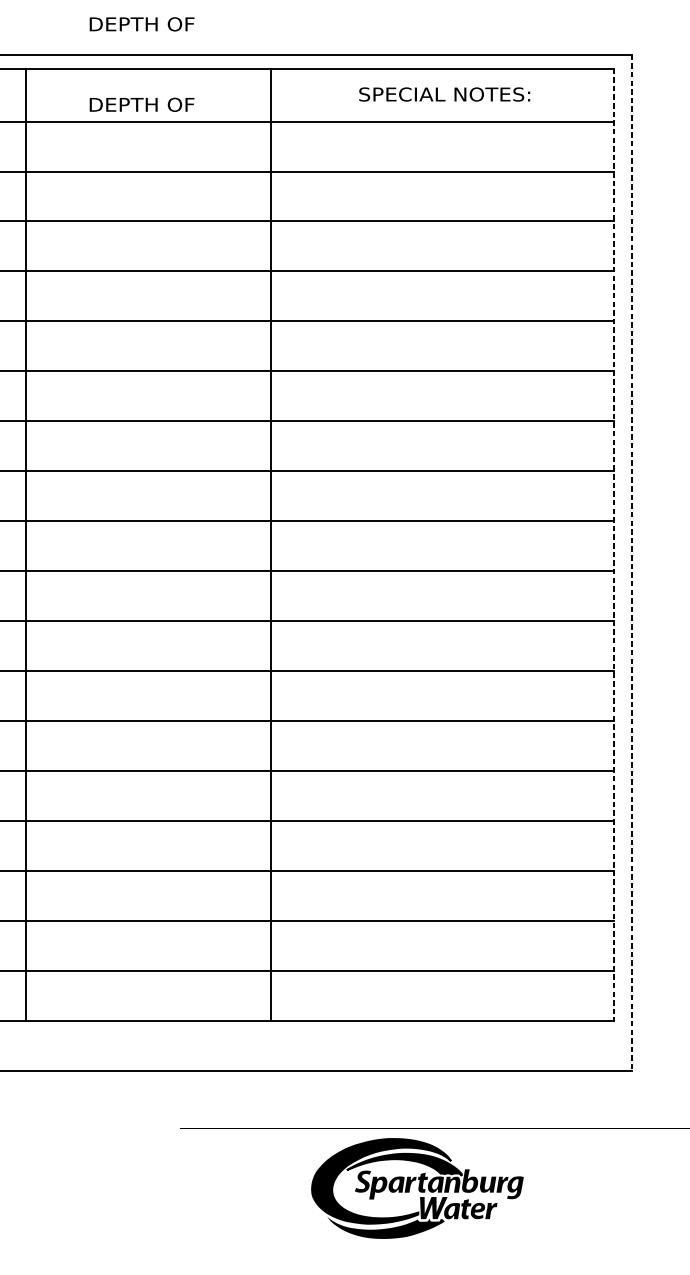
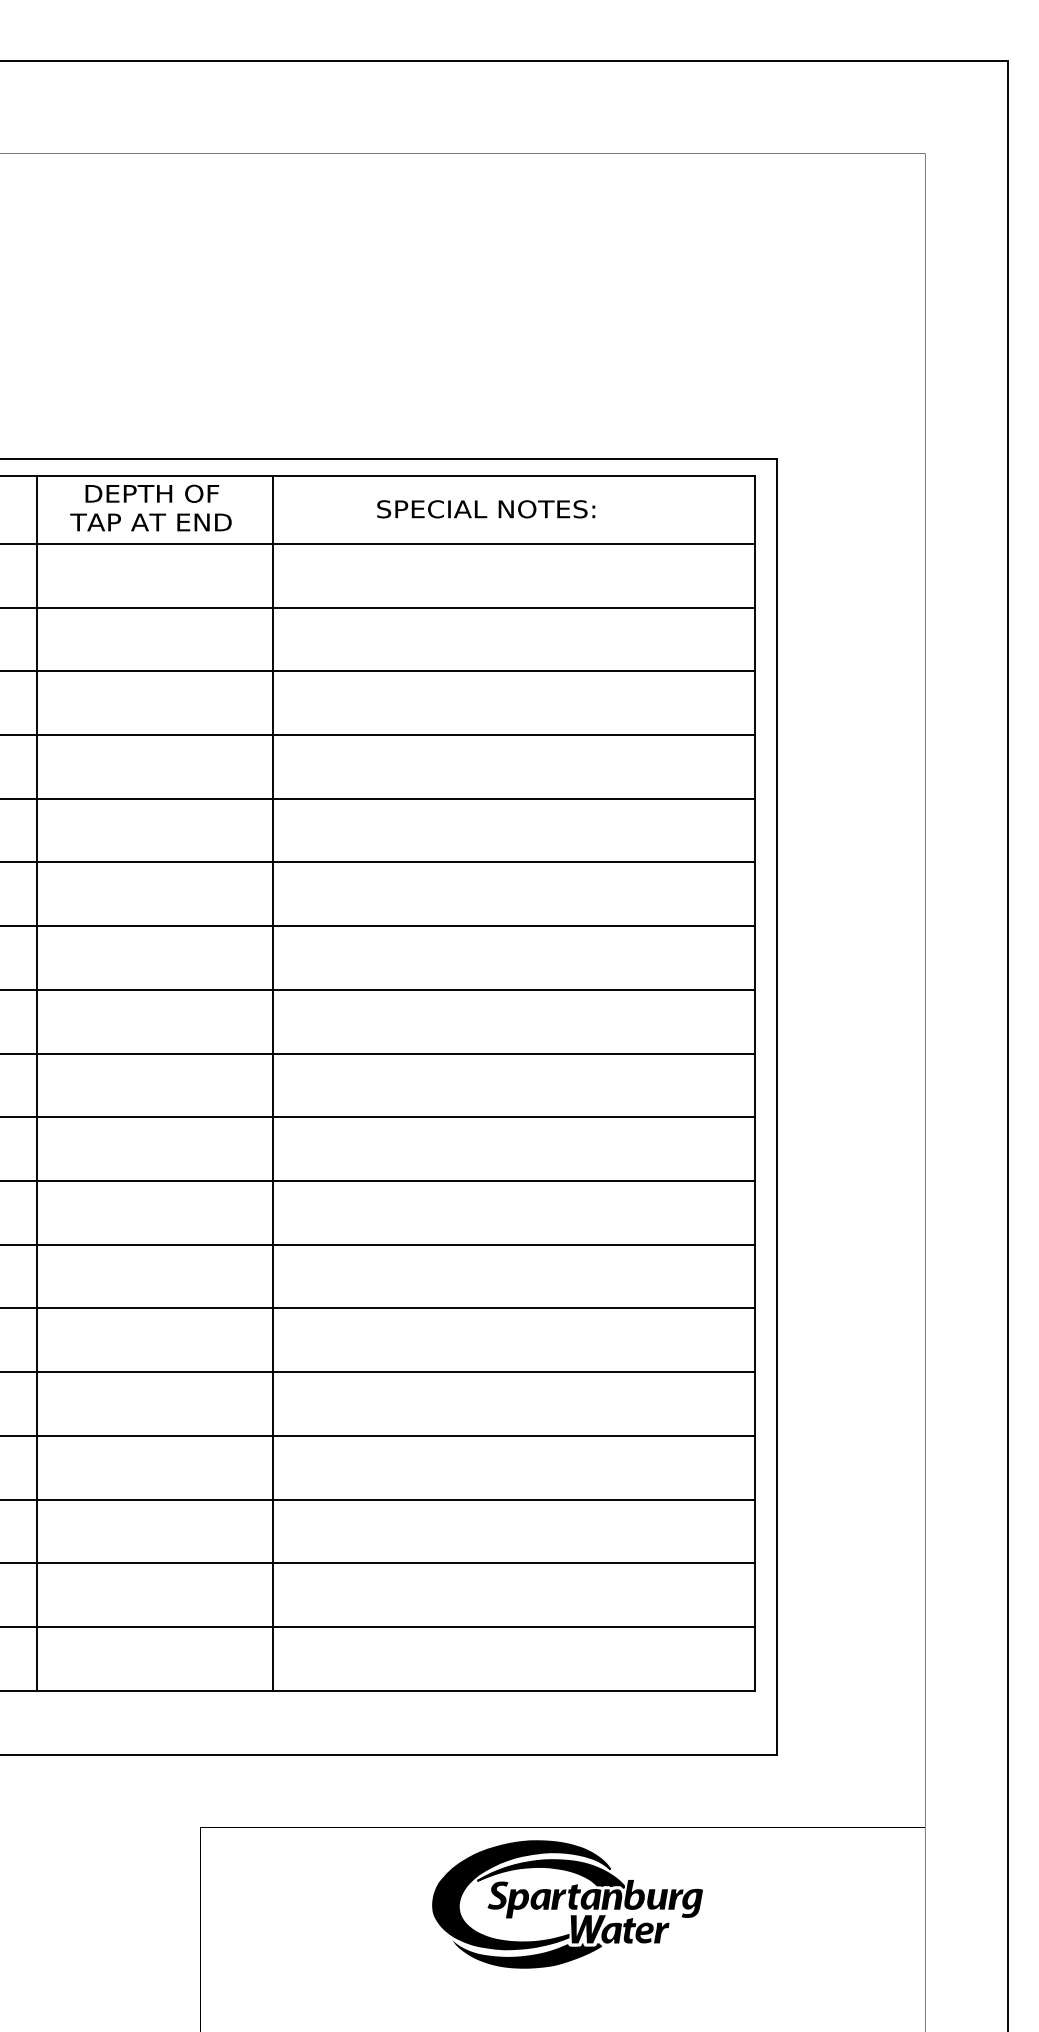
text: (142, 24) -> (152, 493), moved
text: (444, 94) -> (486, 509), moved
text: (140, 104) -> (150, 522), DEPTH OF -> TAP AT END
line: (26, 544) -> (37, 1083), moved
line: (270, 544) -> (272, 1083), moved
line: (614, 545) -> (754, 1084), dashed -> solid
line: (631, 562) -> (776, 1106), dashed -> solid
part: (417, 1188) -> (567, 1904), moved

